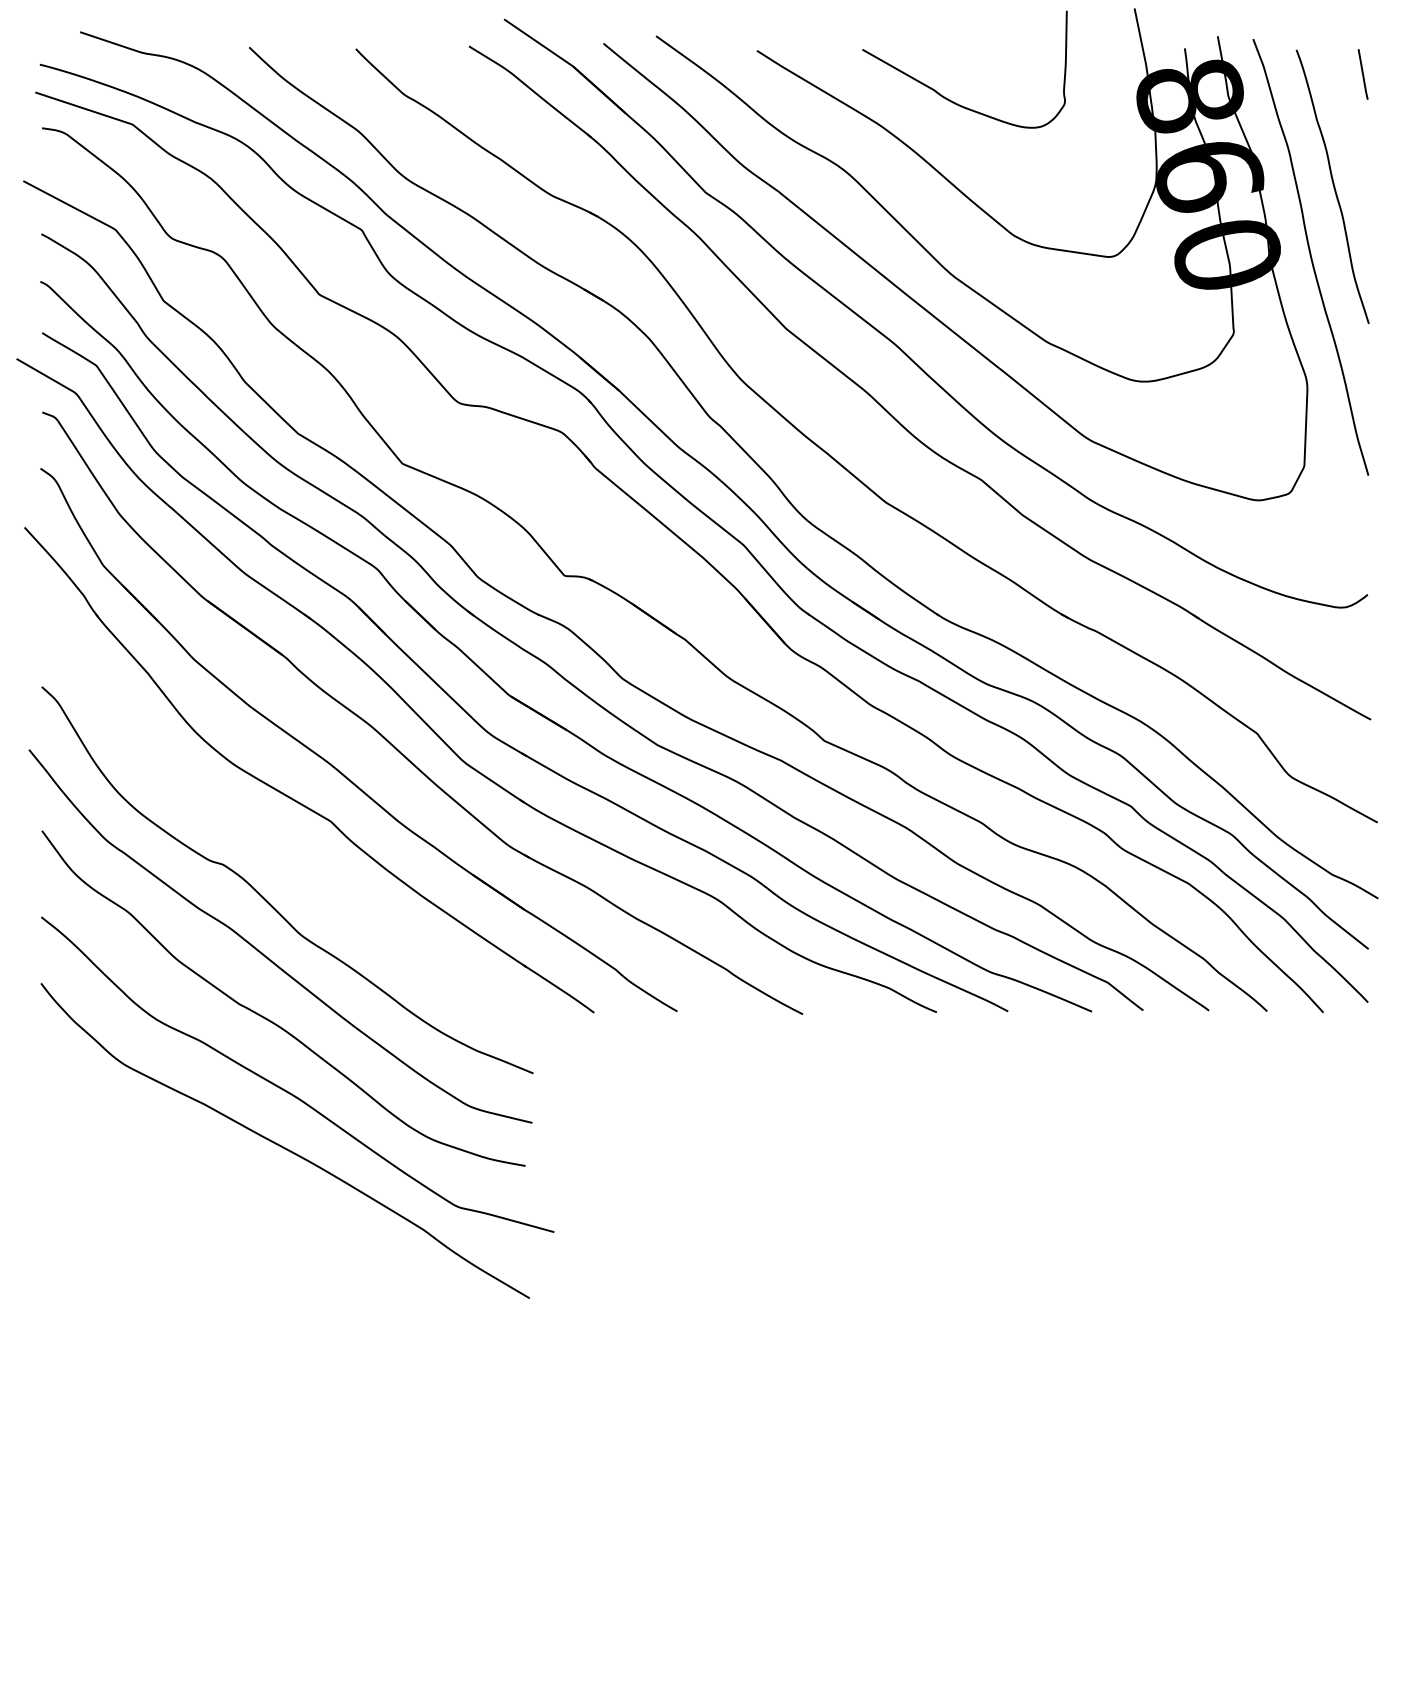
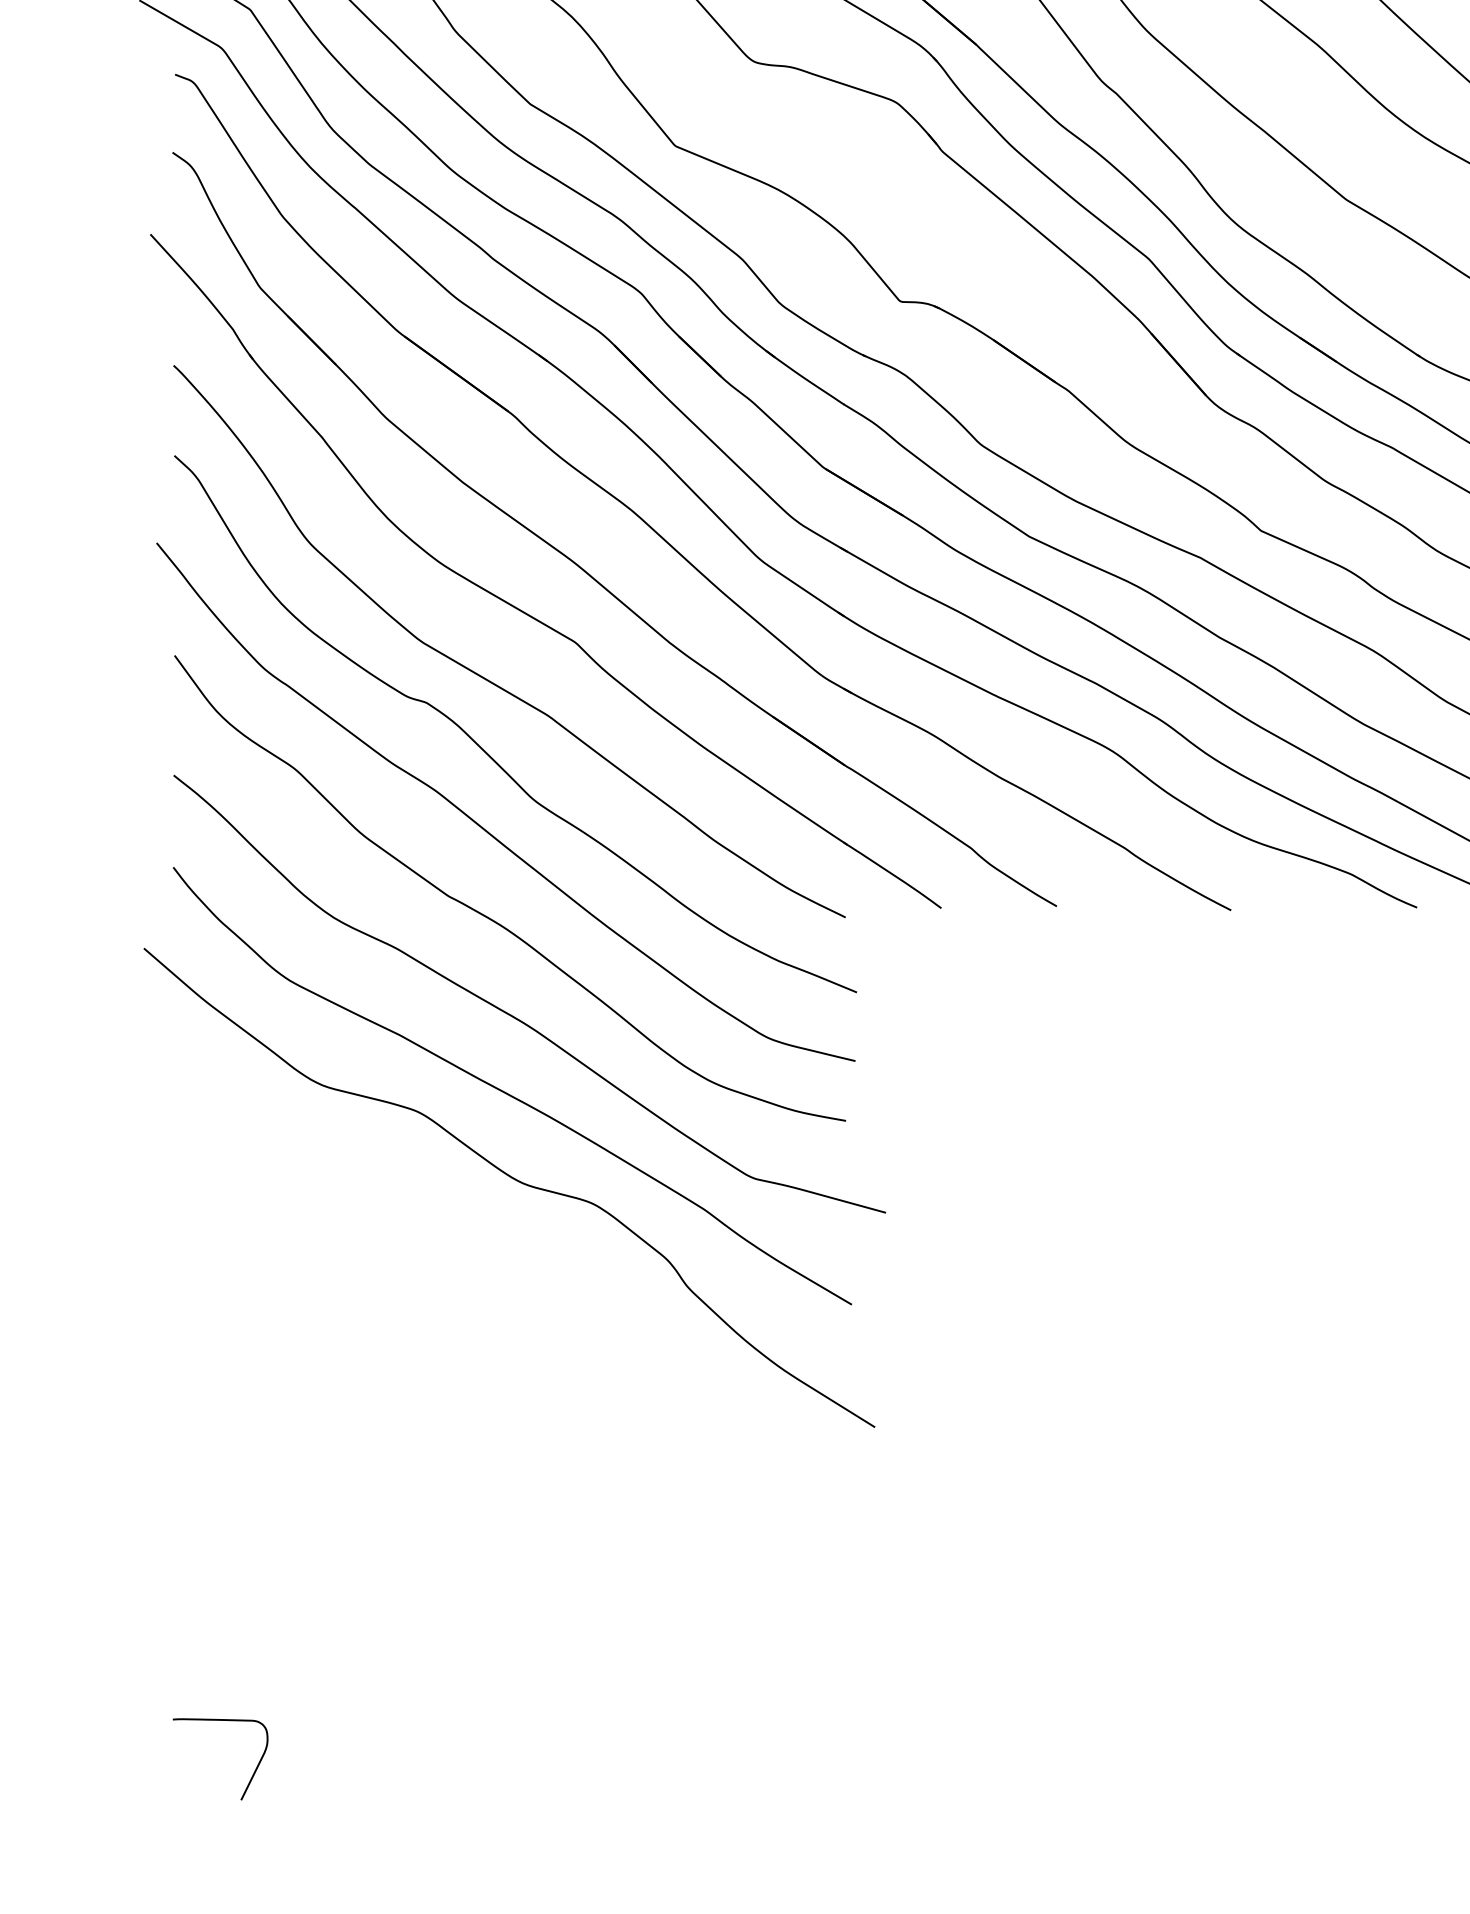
curve: (264, 845) -> (483, 675), added
curve: (285, 1208) -> (512, 1179), added
curve: (97, 1637) -> (251, 1775), added

